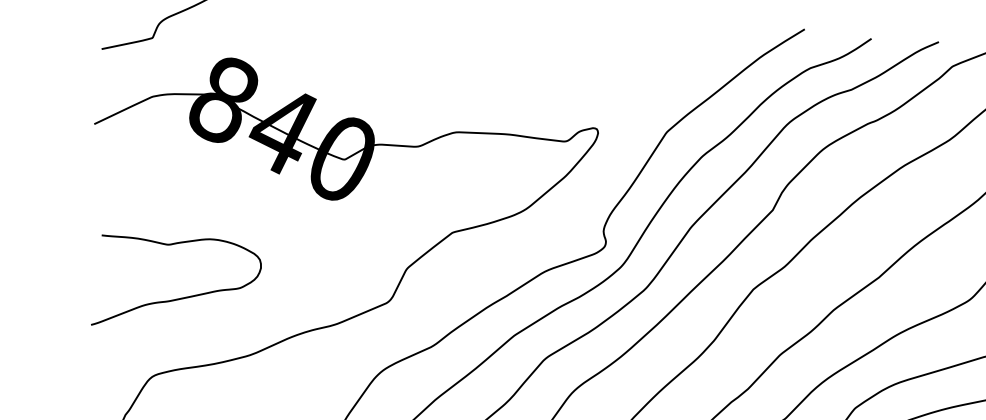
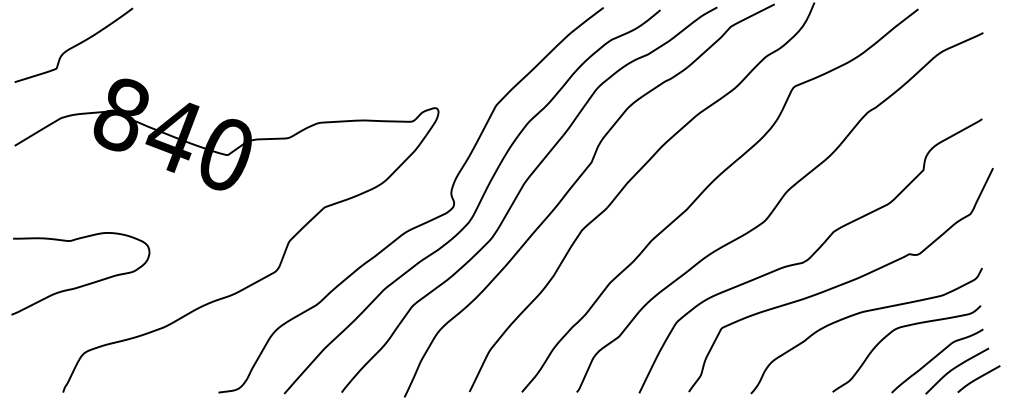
curve: (179, 297) -> (83, 284), moved

